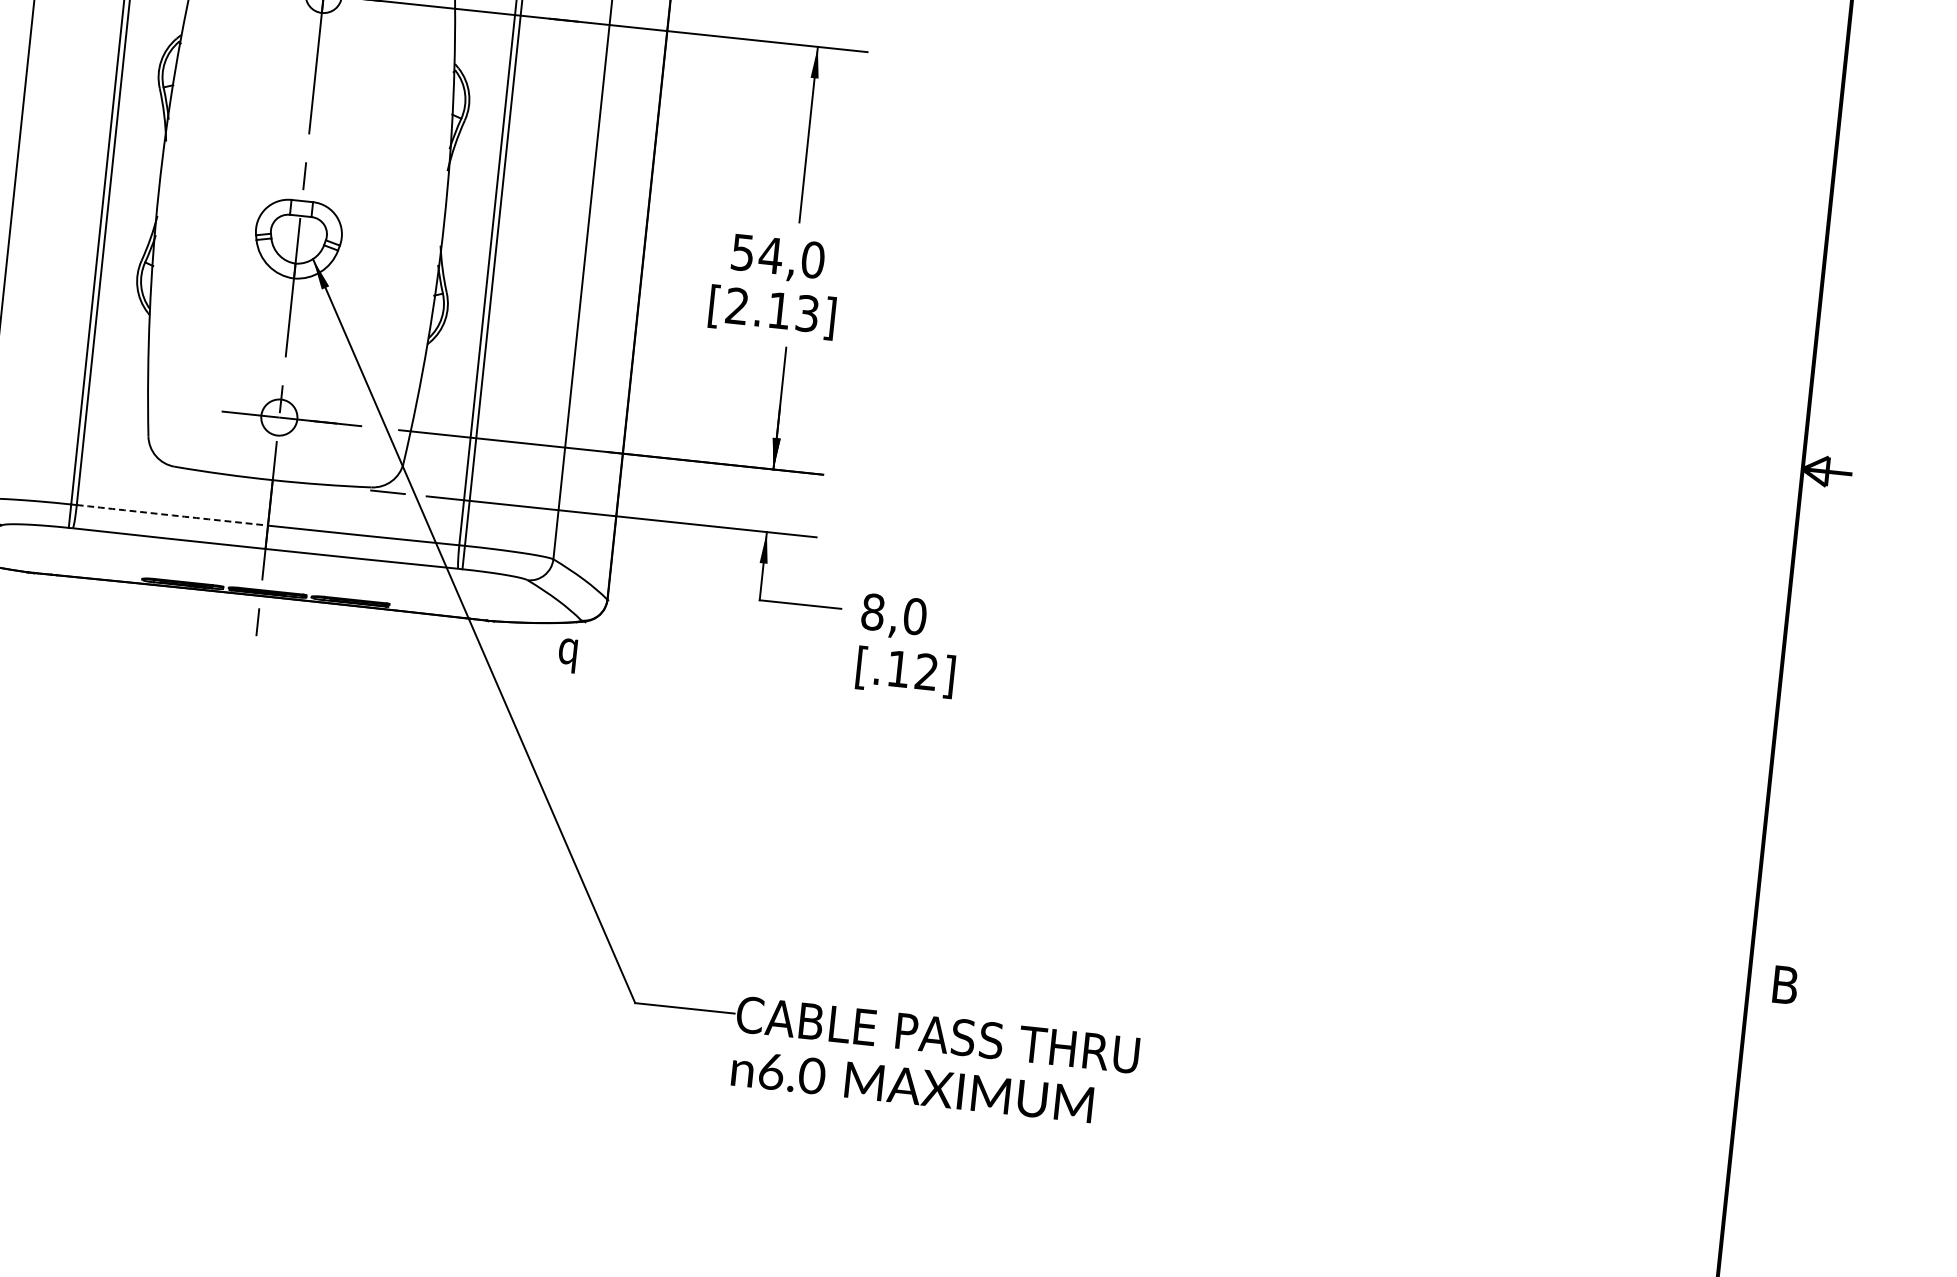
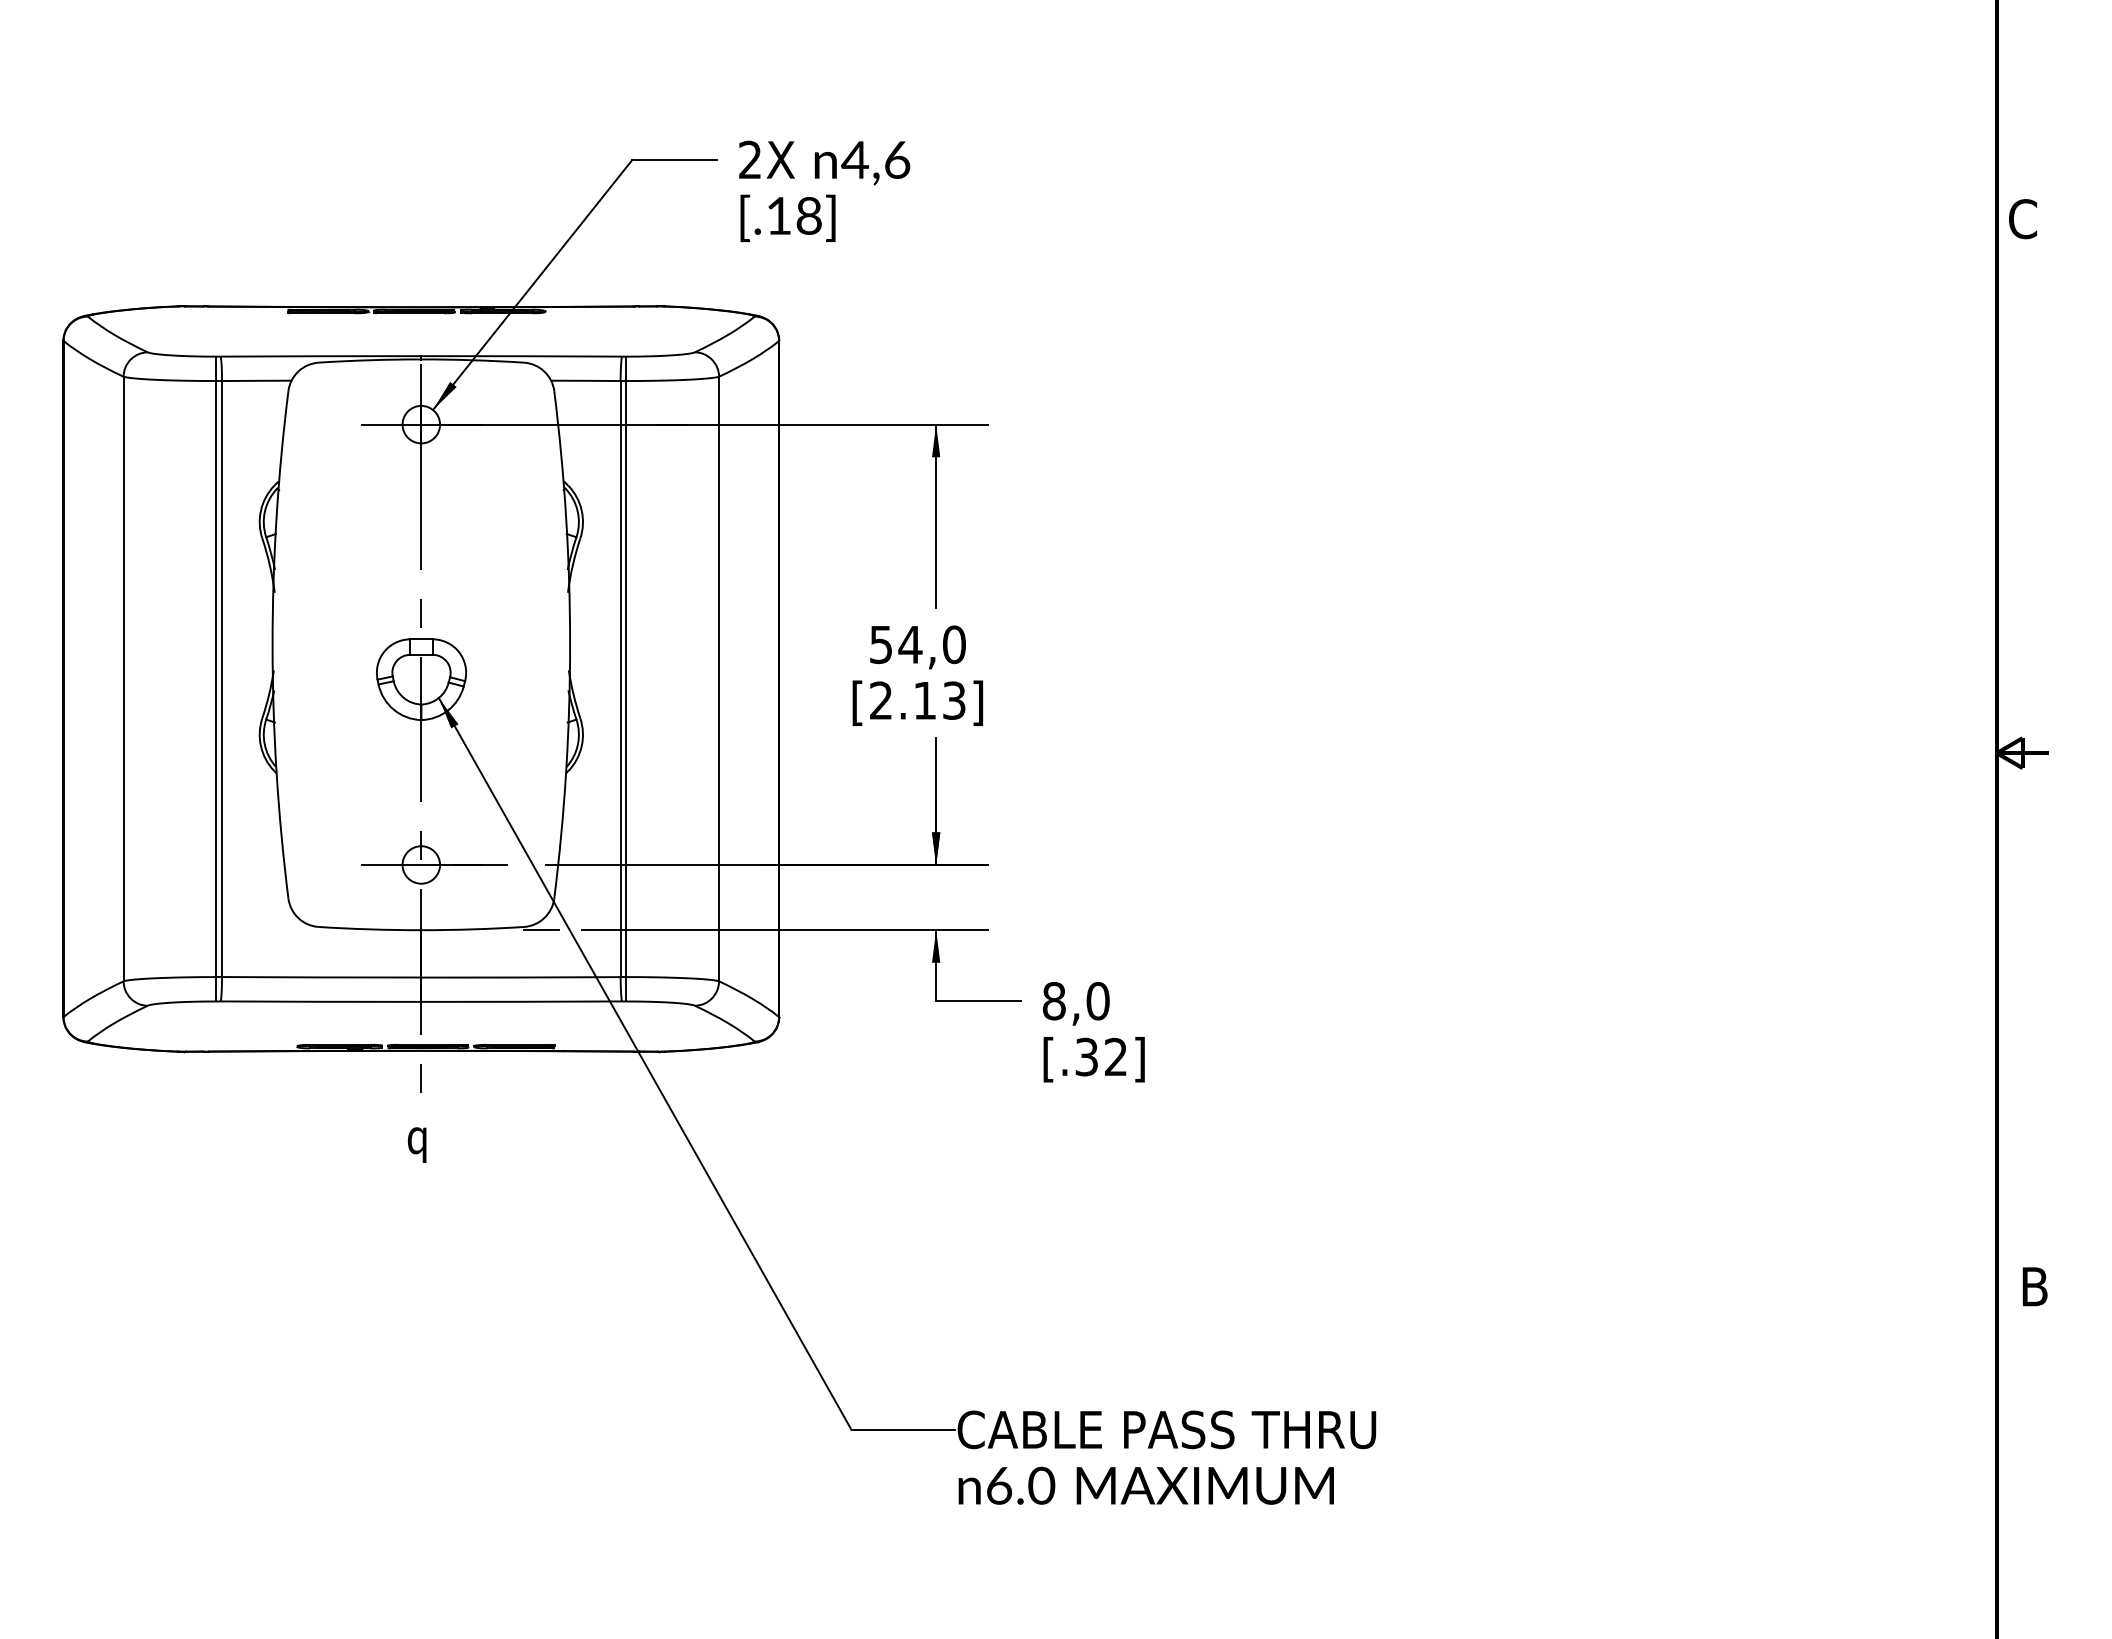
arc: (172, 515) -> (321, 977), dashed -> solid
text: (567, 655) -> (417, 1144), moved
text: (898, 668) -> (1086, 1056), [.12] -> [.32]

